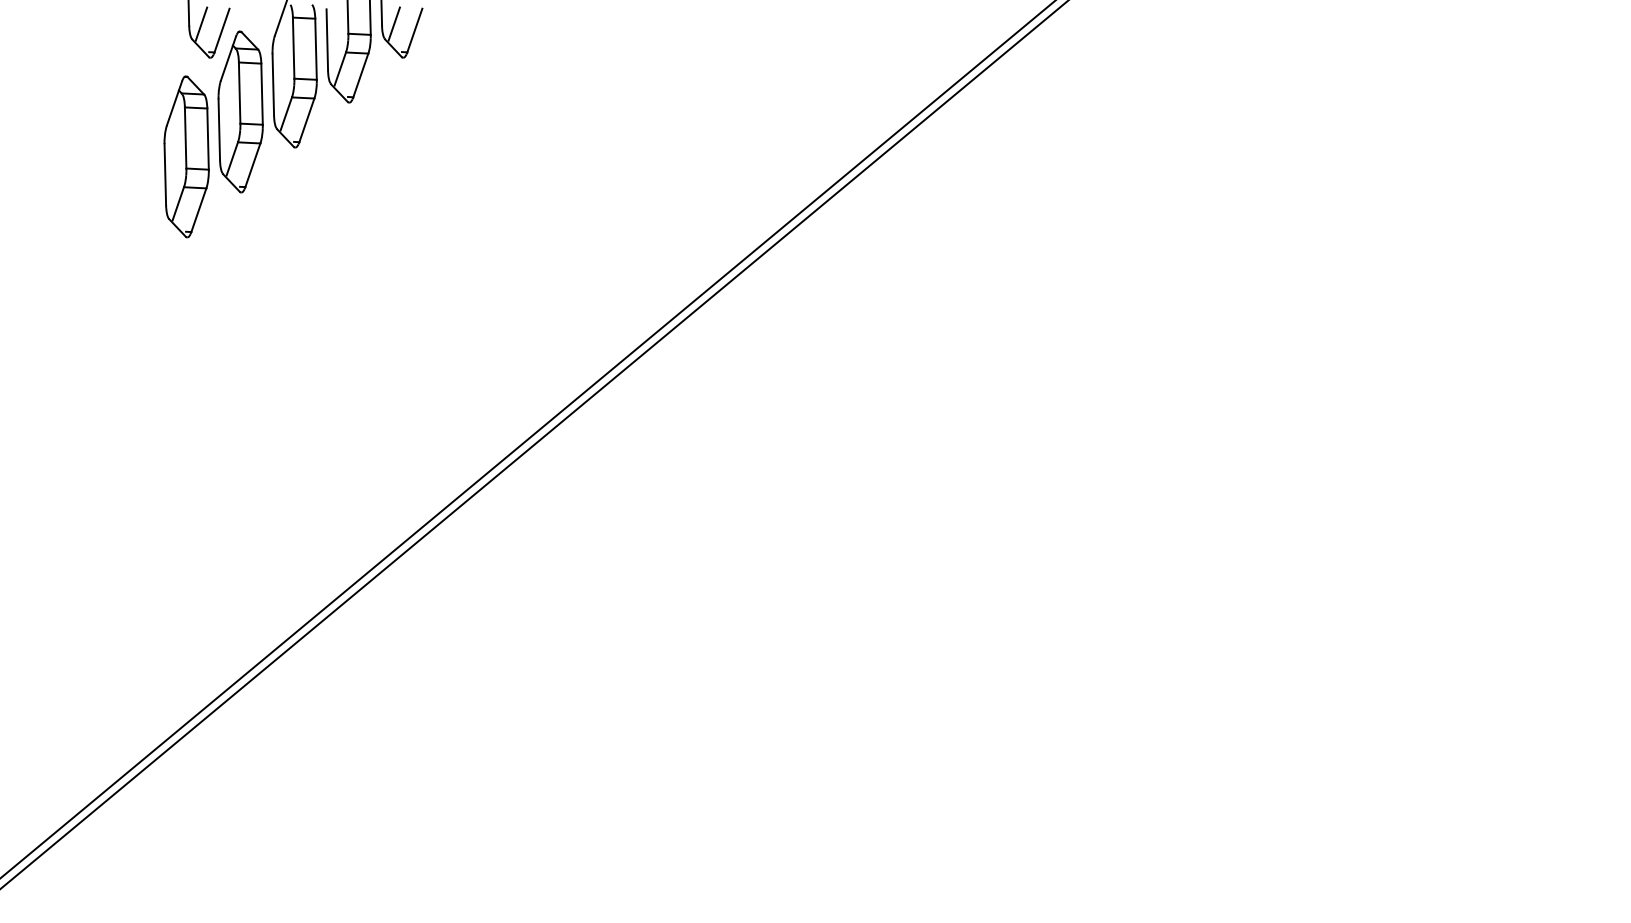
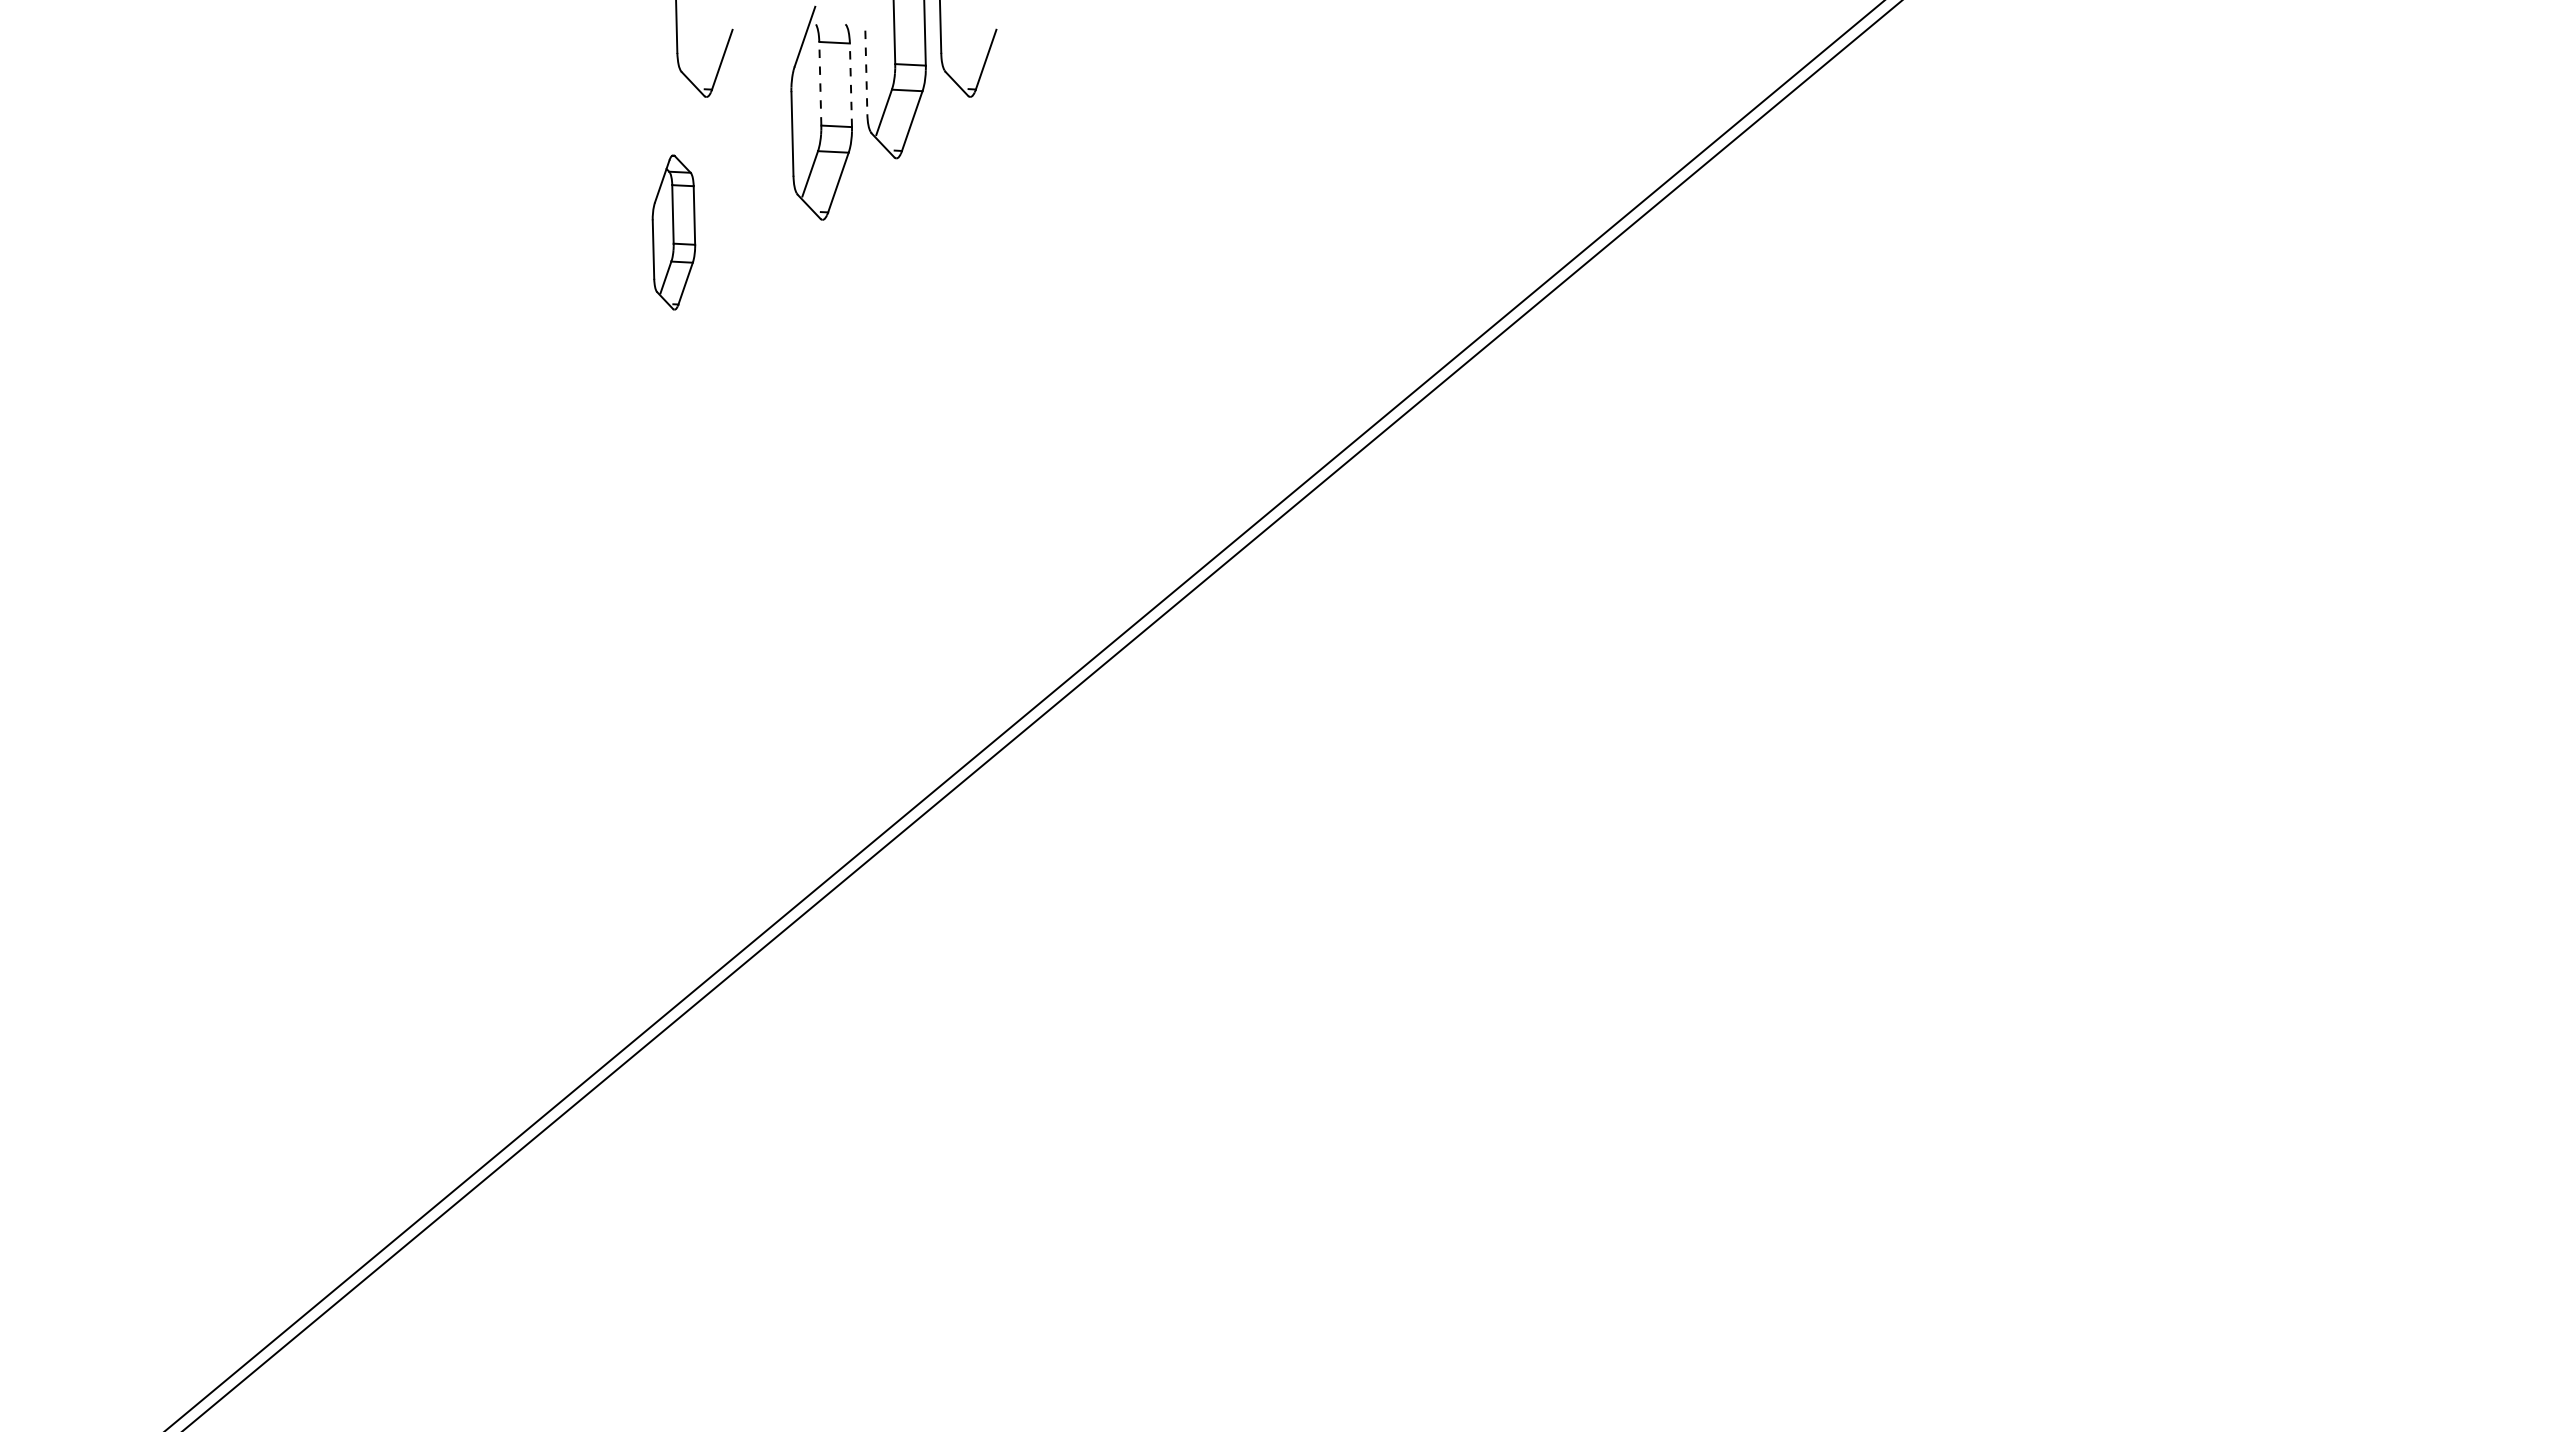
line: (200, 23) -> (693, 50), removed
line: (393, 23) -> (957, 50), removed
line: (327, 39) -> (866, 72), solid -> dashed
line: (293, 47) -> (820, 83), solid -> dashed
line: (315, 49) -> (850, 85), solid -> dashed
part: (240, 112) -> (747, 171), removed
part: (186, 156) -> (673, 232), size x0.7

